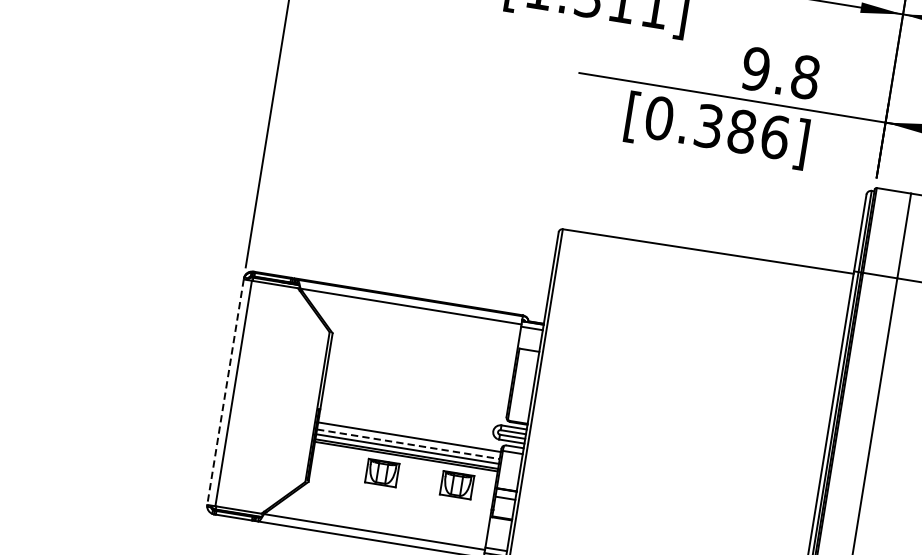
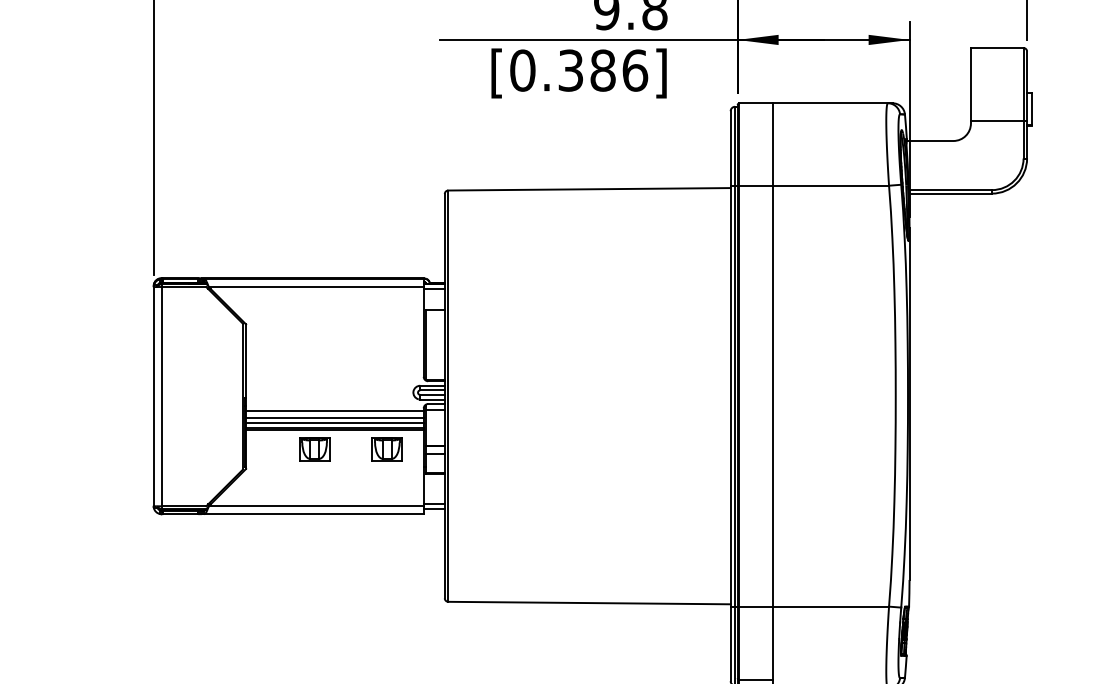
line: (225, 391) -> (153, 396), dashed -> solid
line: (408, 443) -> (334, 417), dashed -> solid

